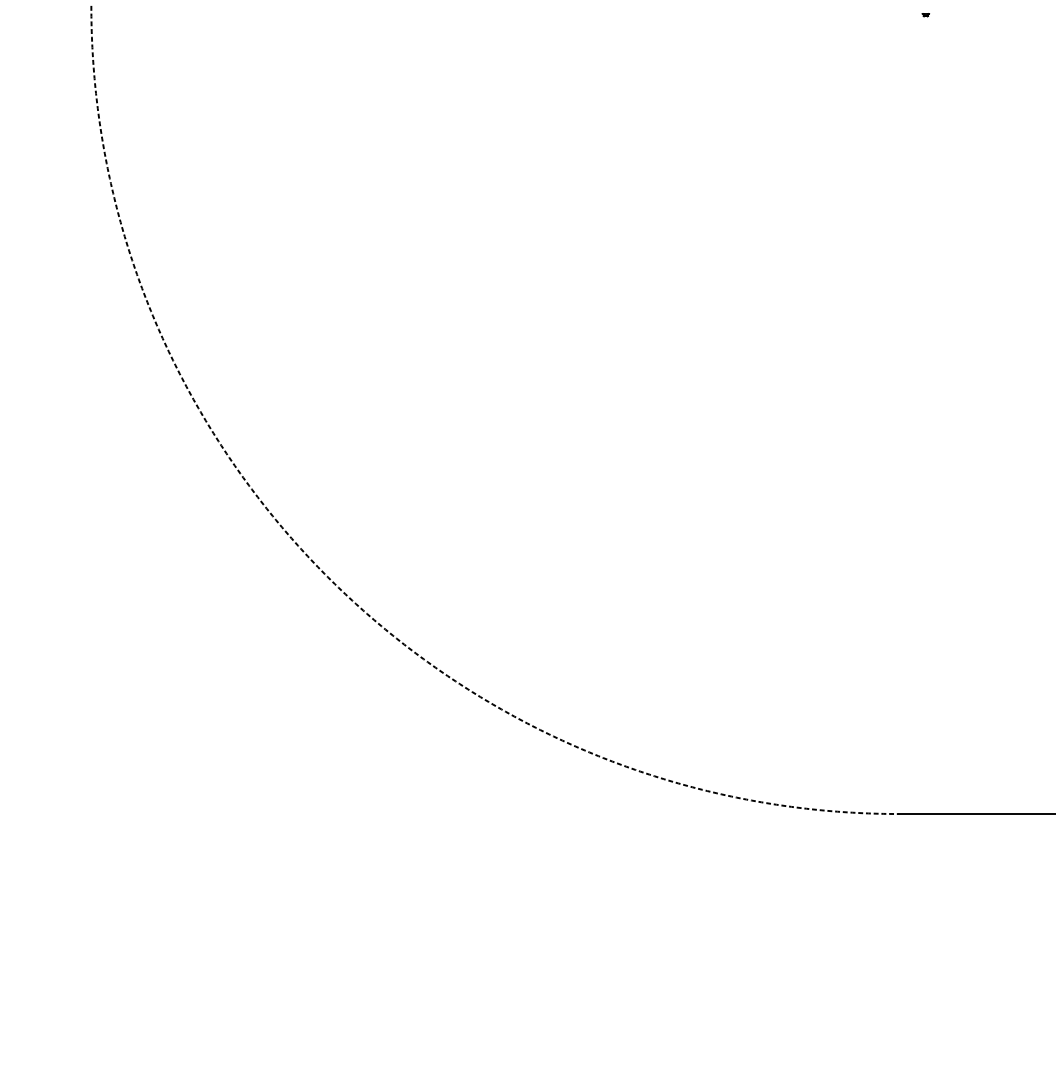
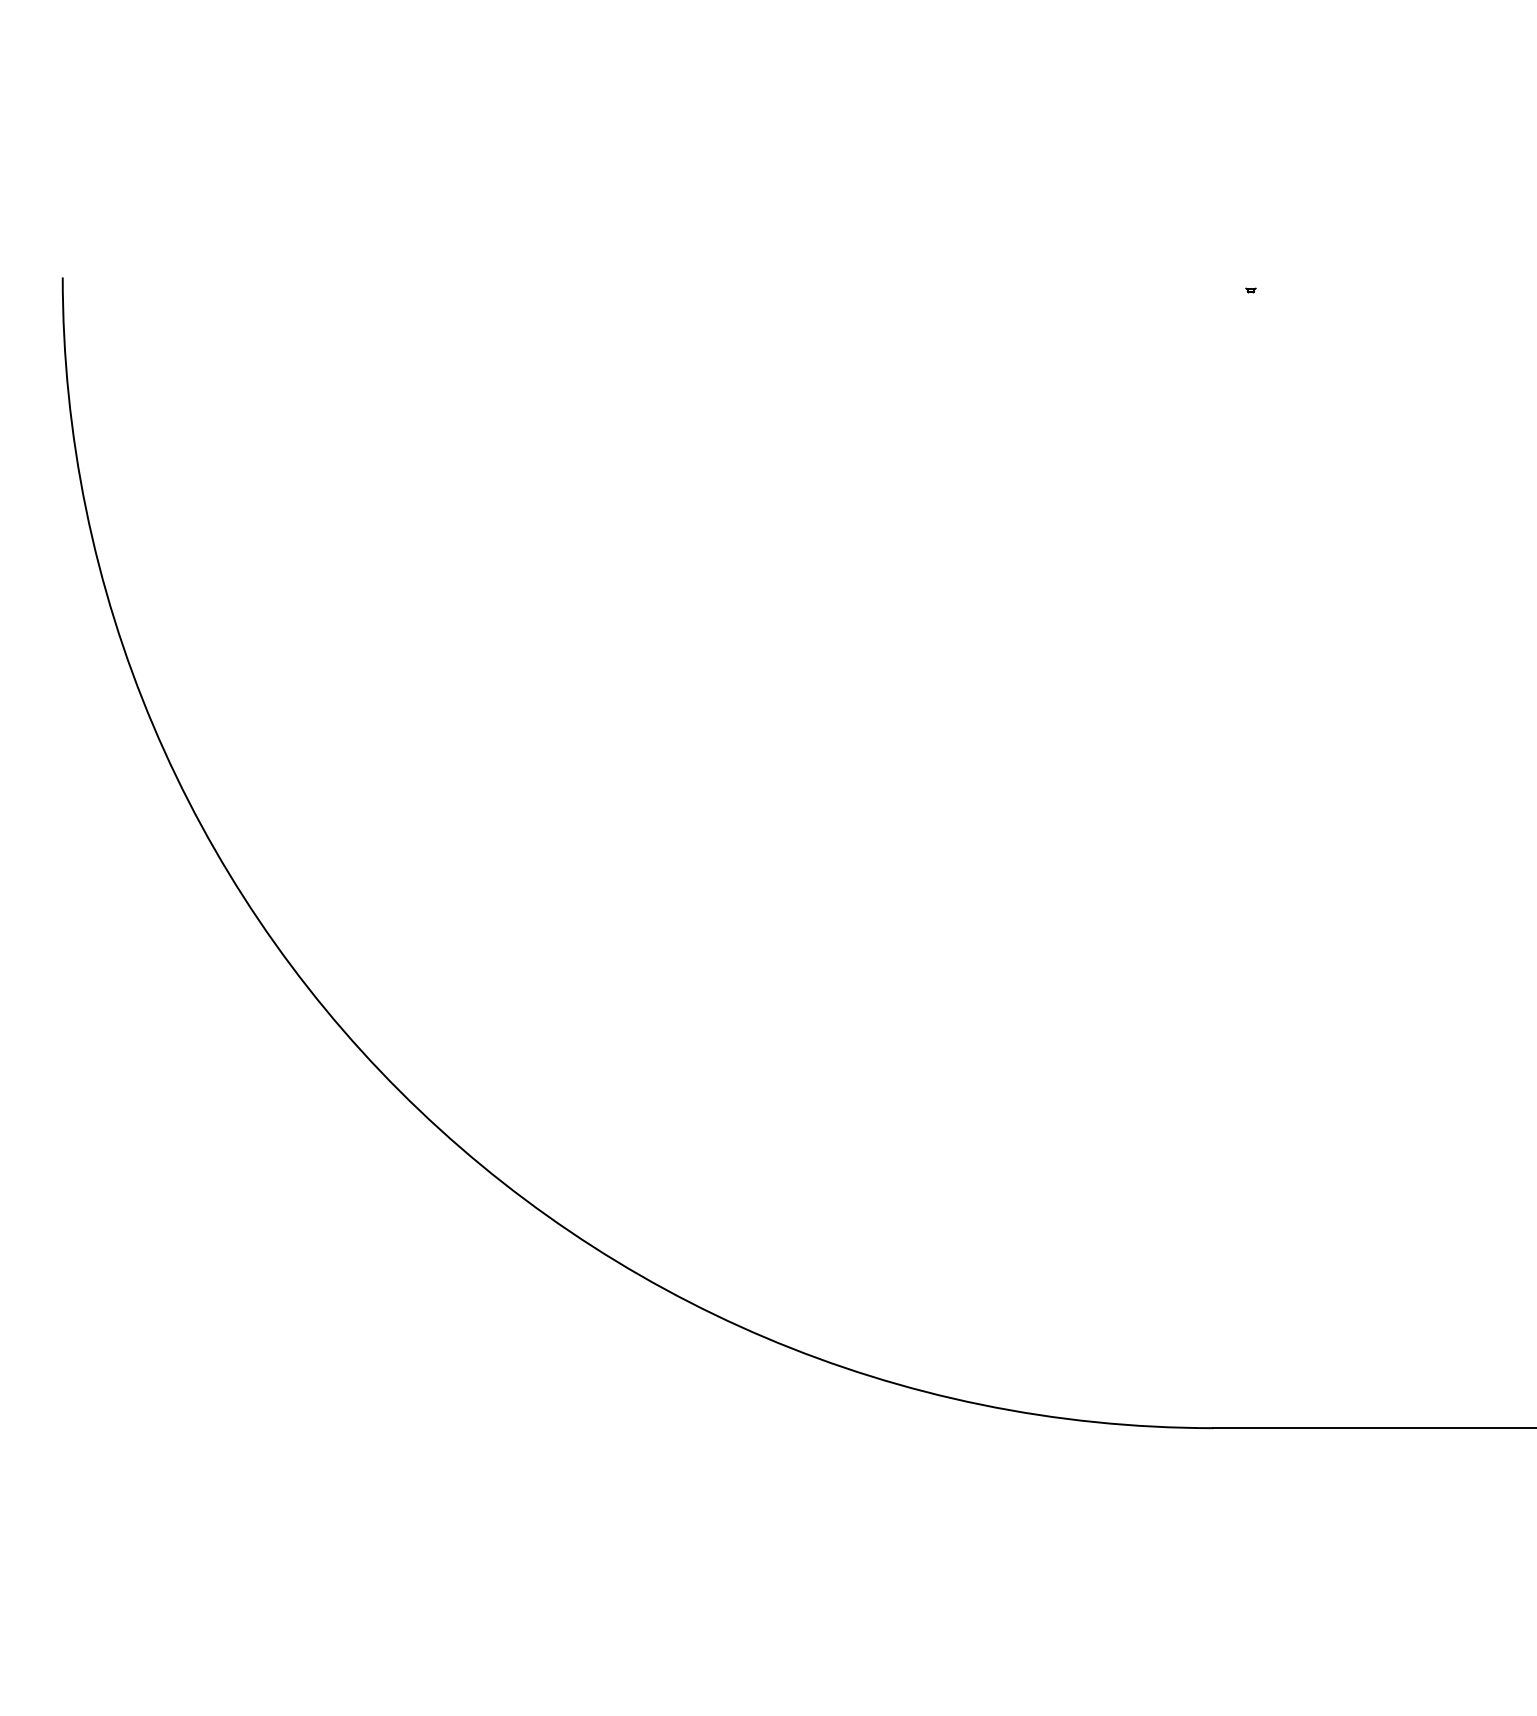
arc: (327, 577) -> (399, 1091), dashed -> solid

